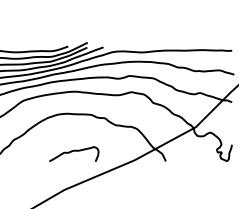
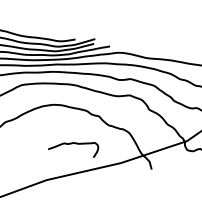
curve: (74, 151) -> (74, 143), moved

